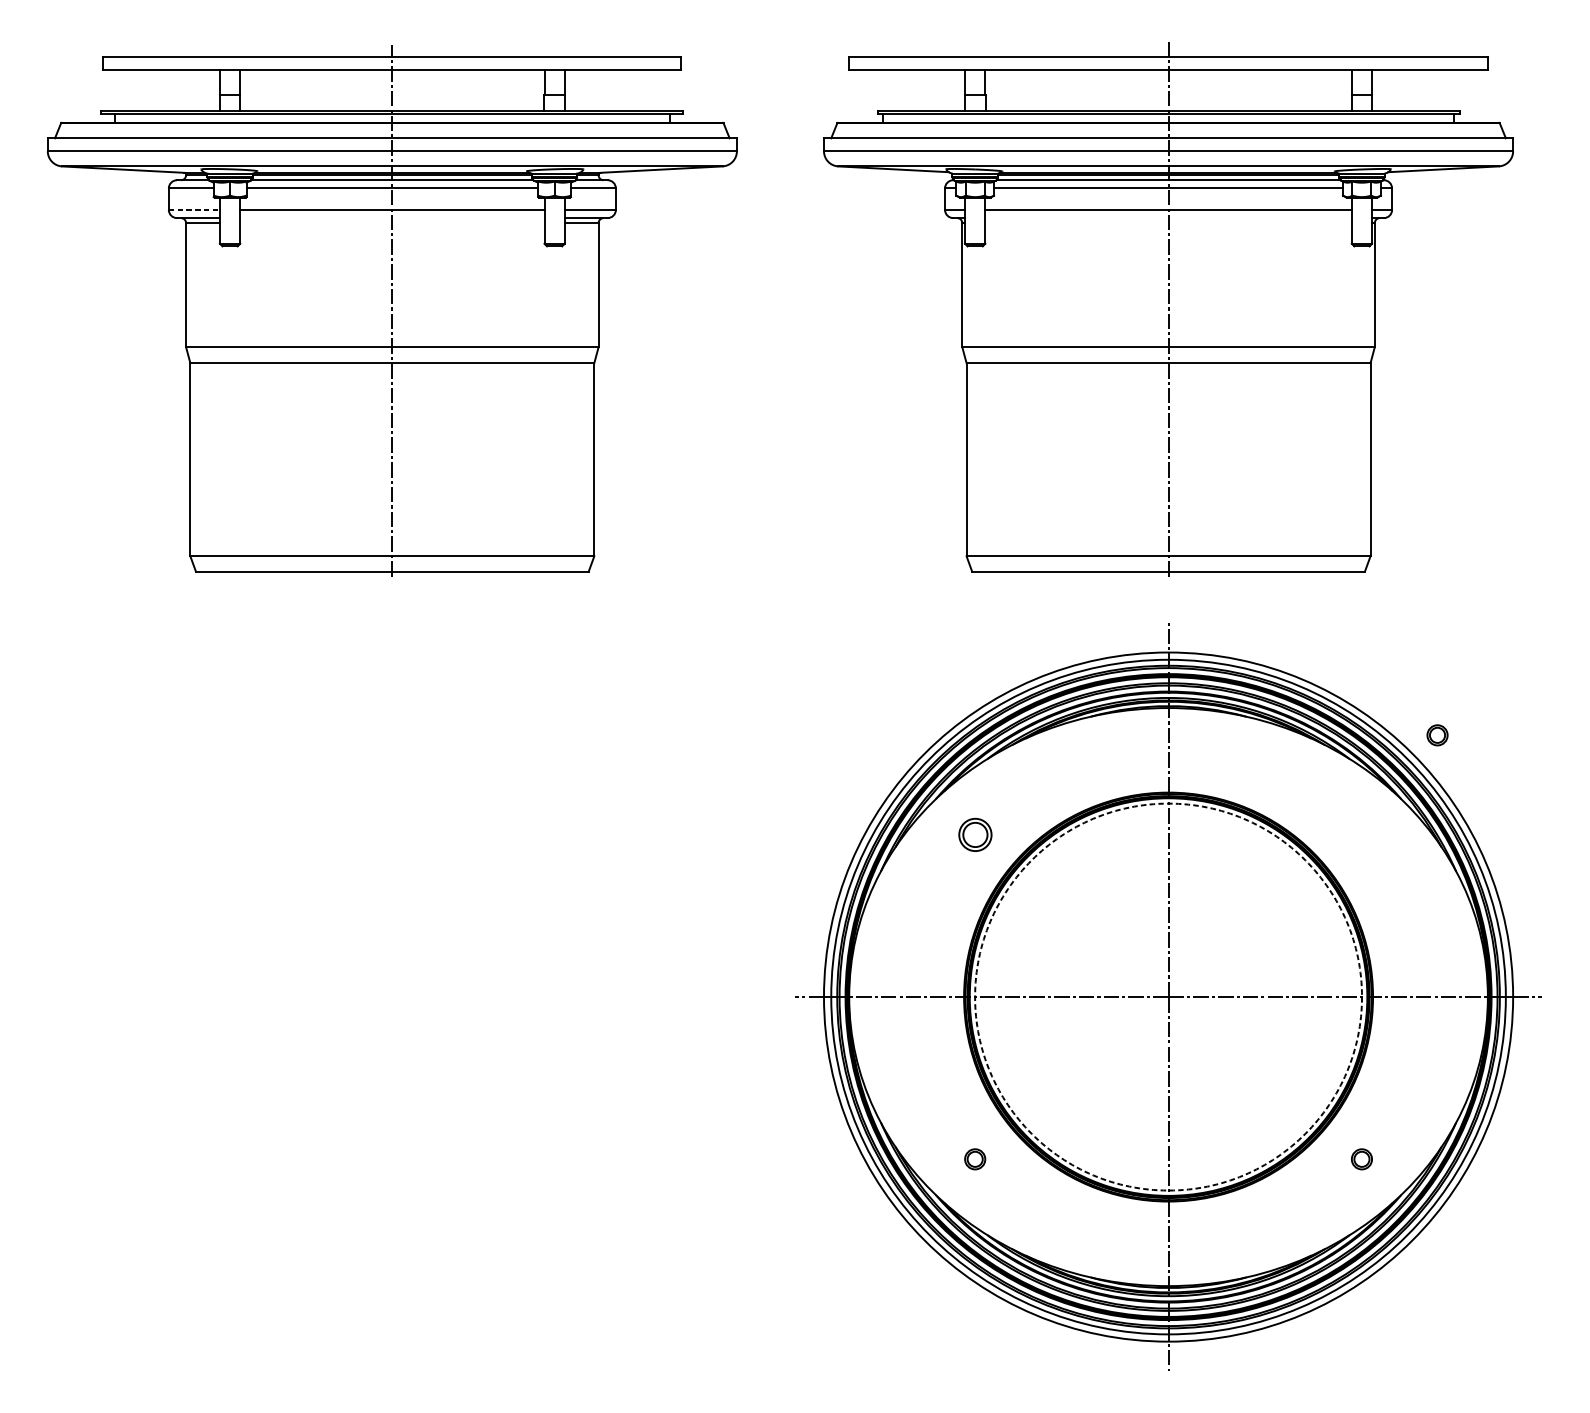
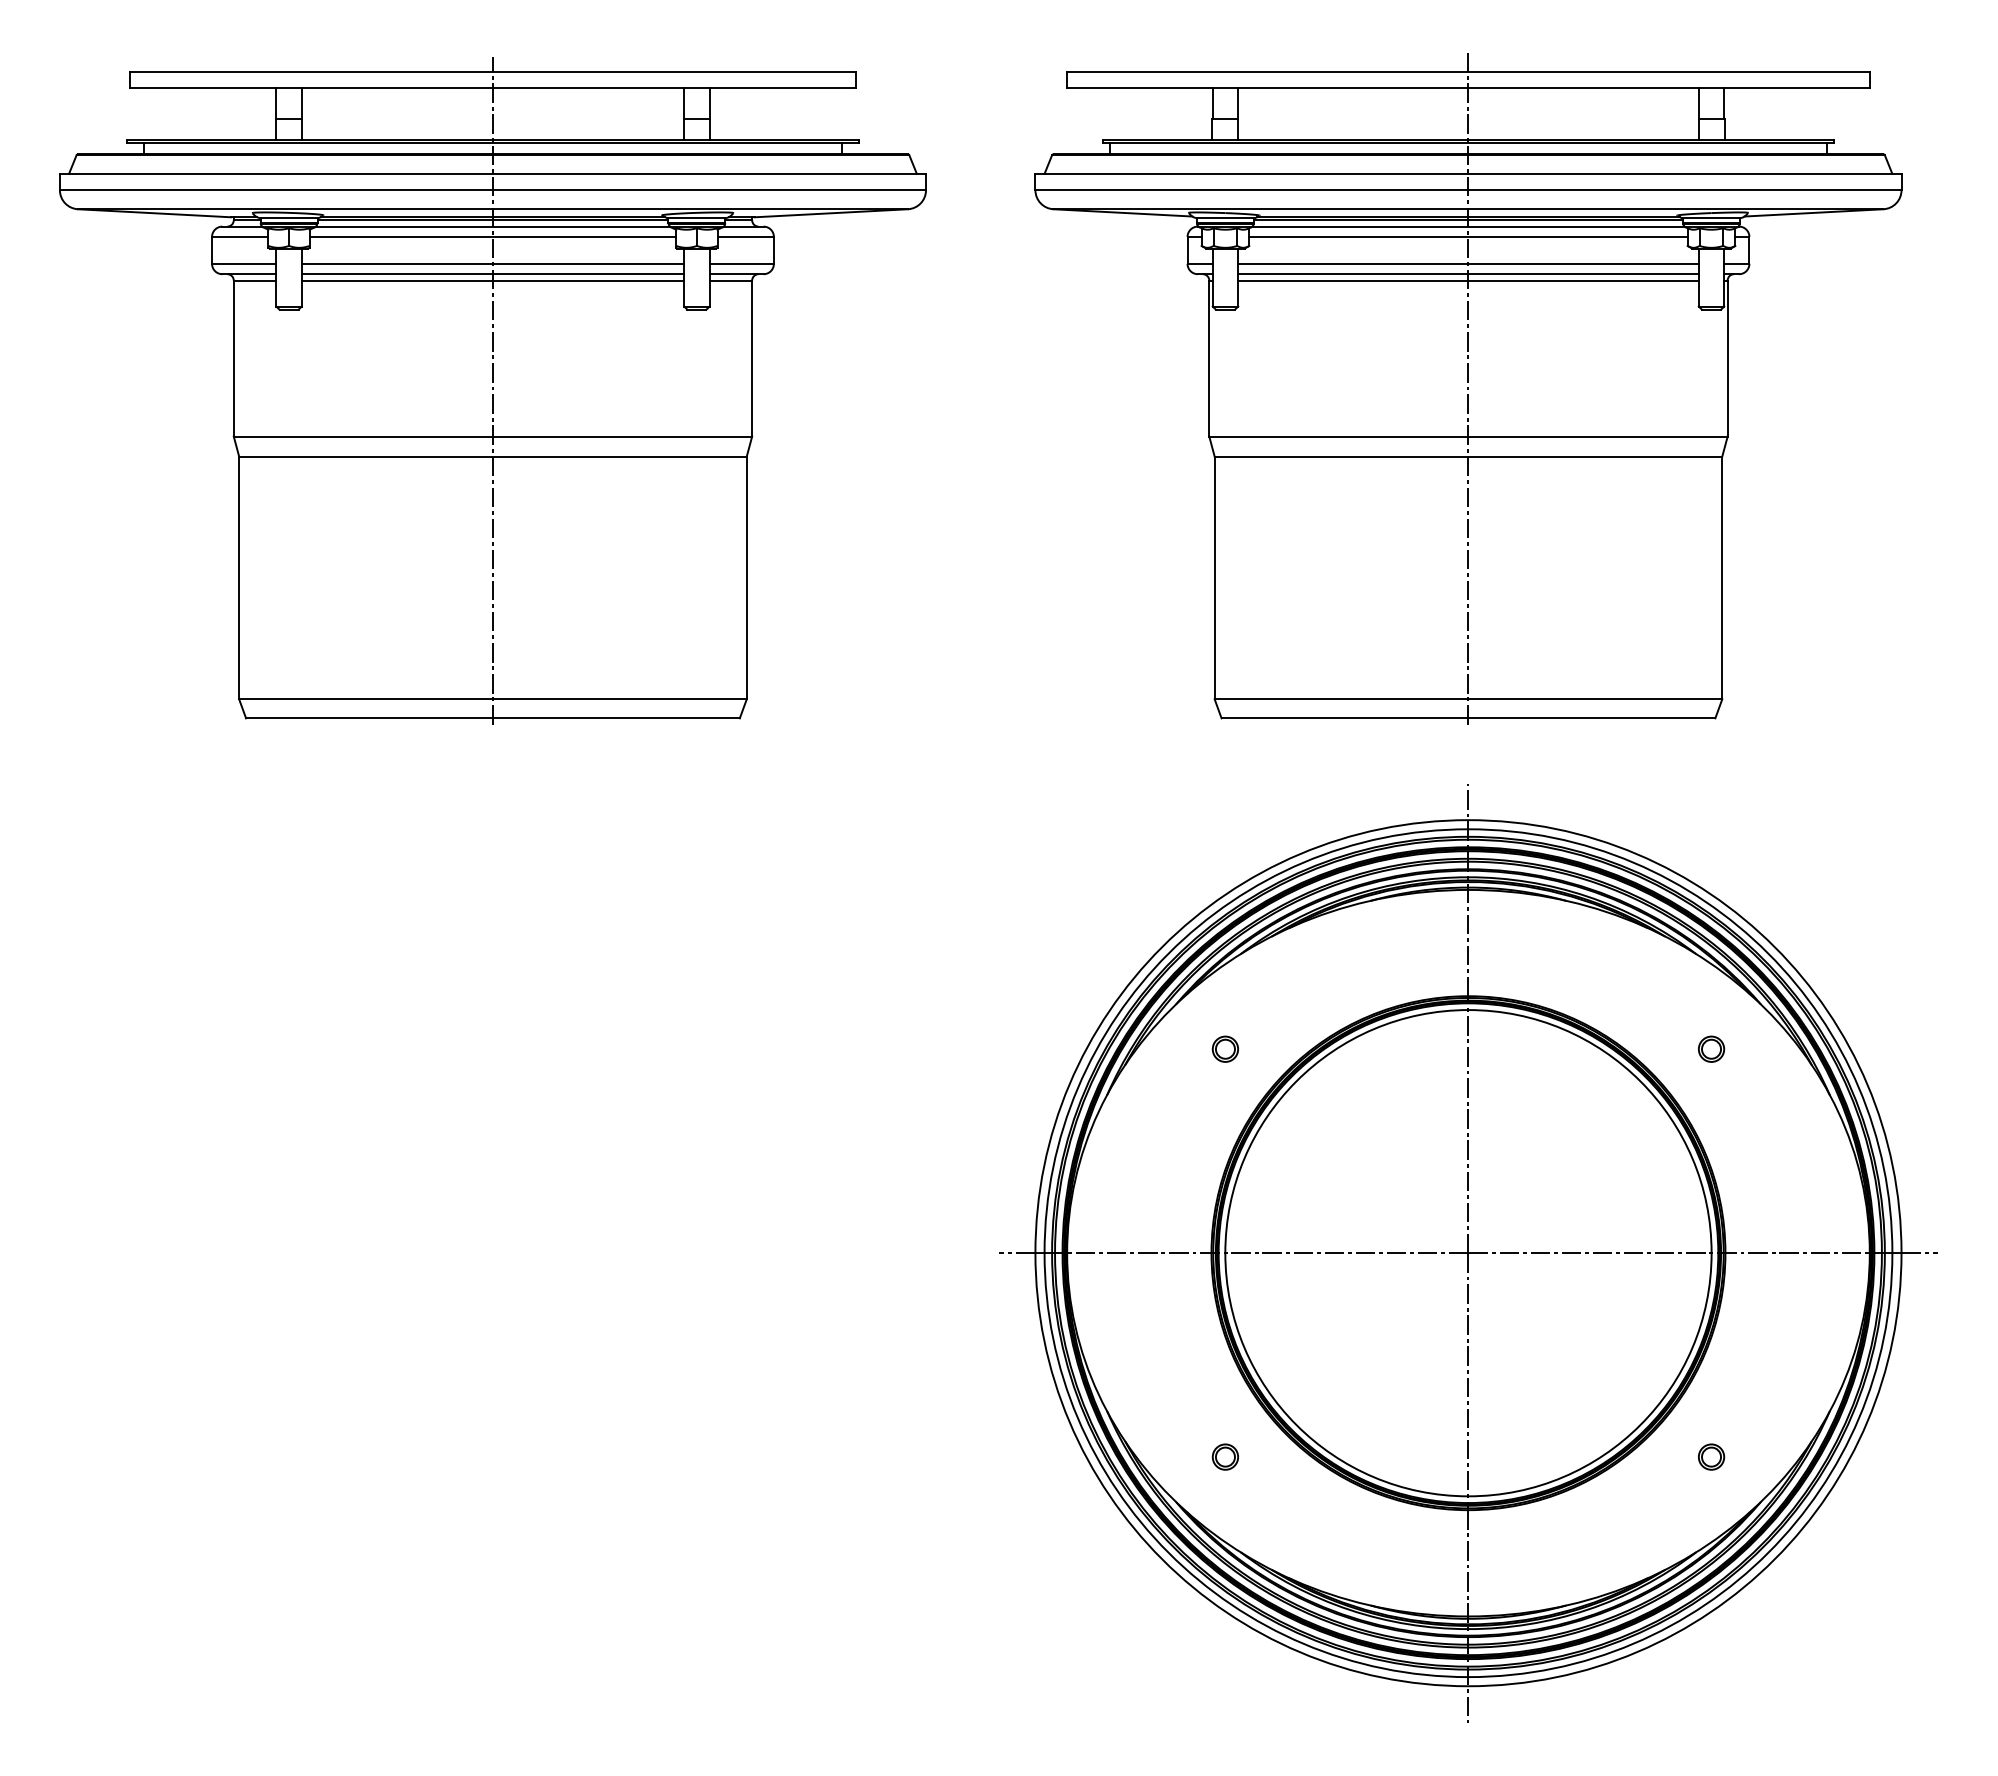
line: (194, 209) -> (244, 263), dashed -> solid
line: (391, 218) -> (492, 274), added
line: (1168, 218) -> (1468, 274), added
line: (391, 223) -> (492, 280), added
line: (1168, 223) -> (1468, 280), added
part: (1437, 734) -> (1711, 1048), moved
part: (974, 834) -> (1224, 1048), size x0.62
circle: (1168, 997) -> (1468, 1253), dashed -> solid

